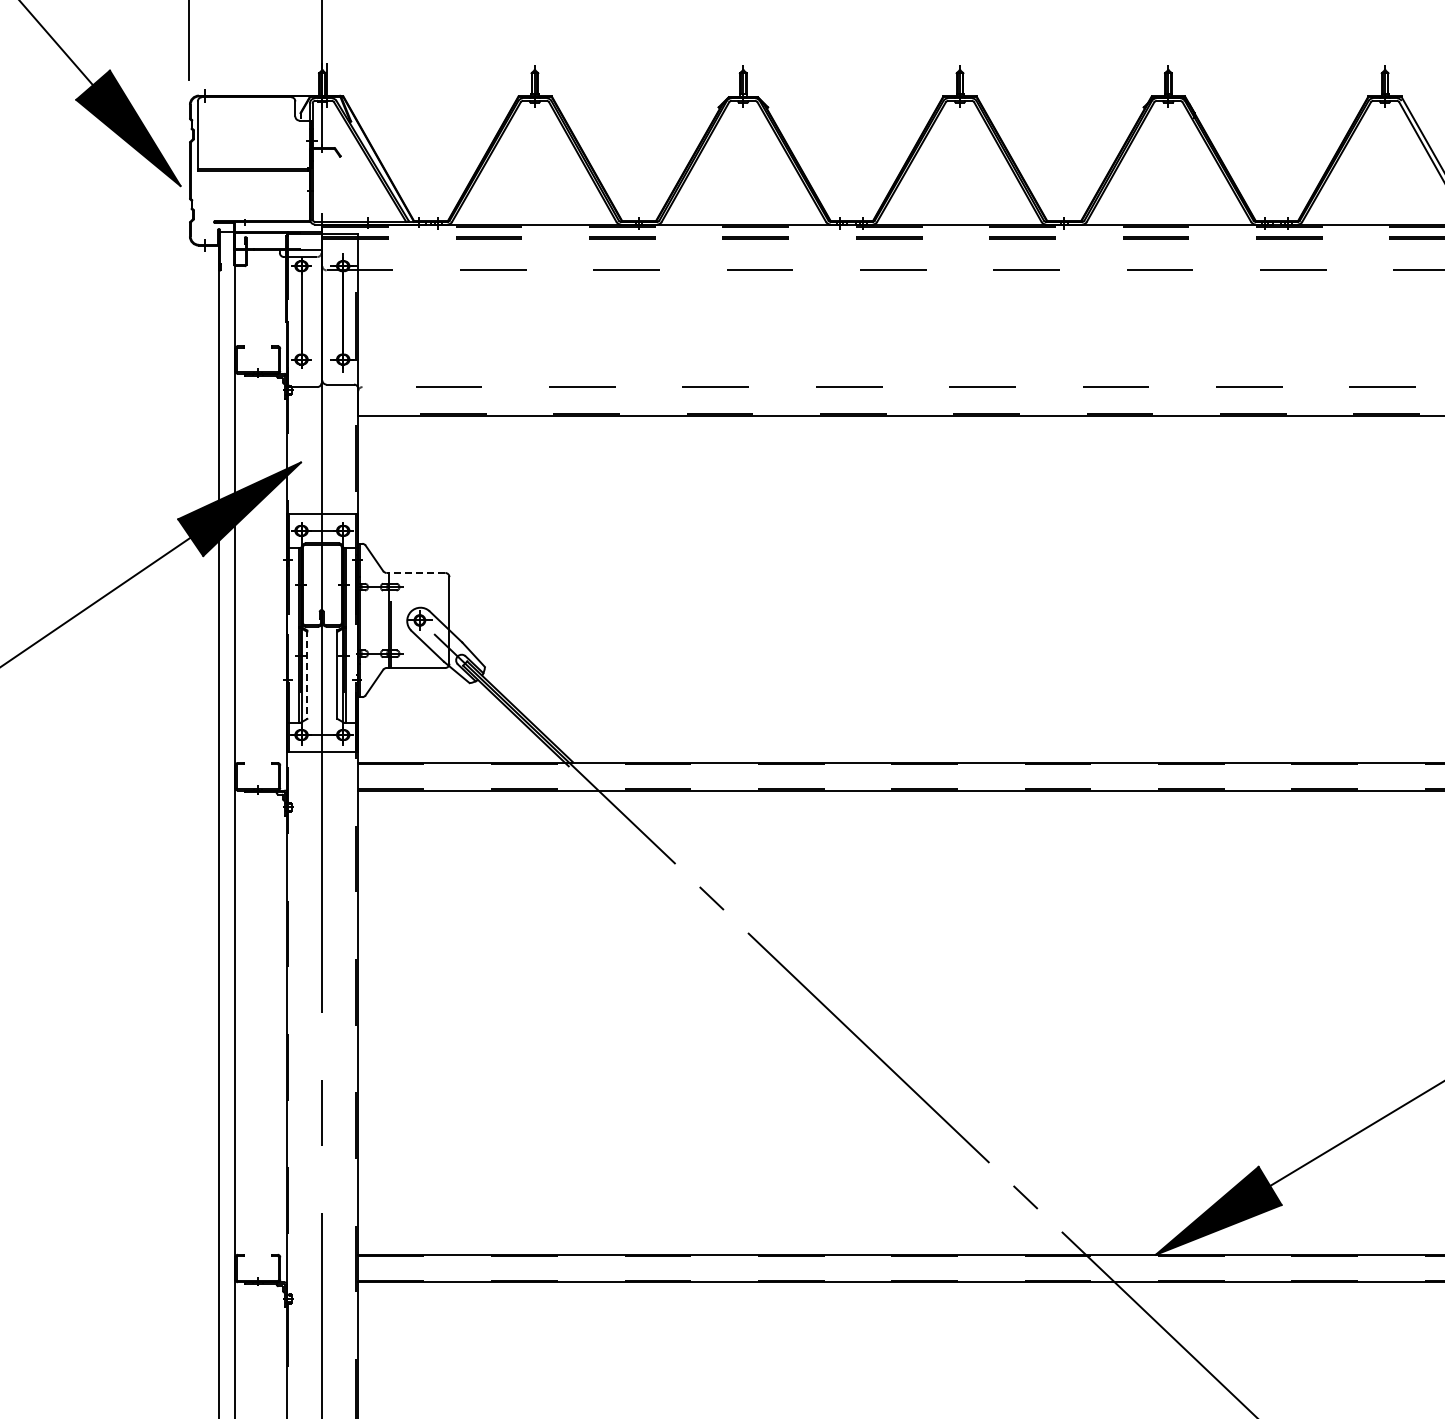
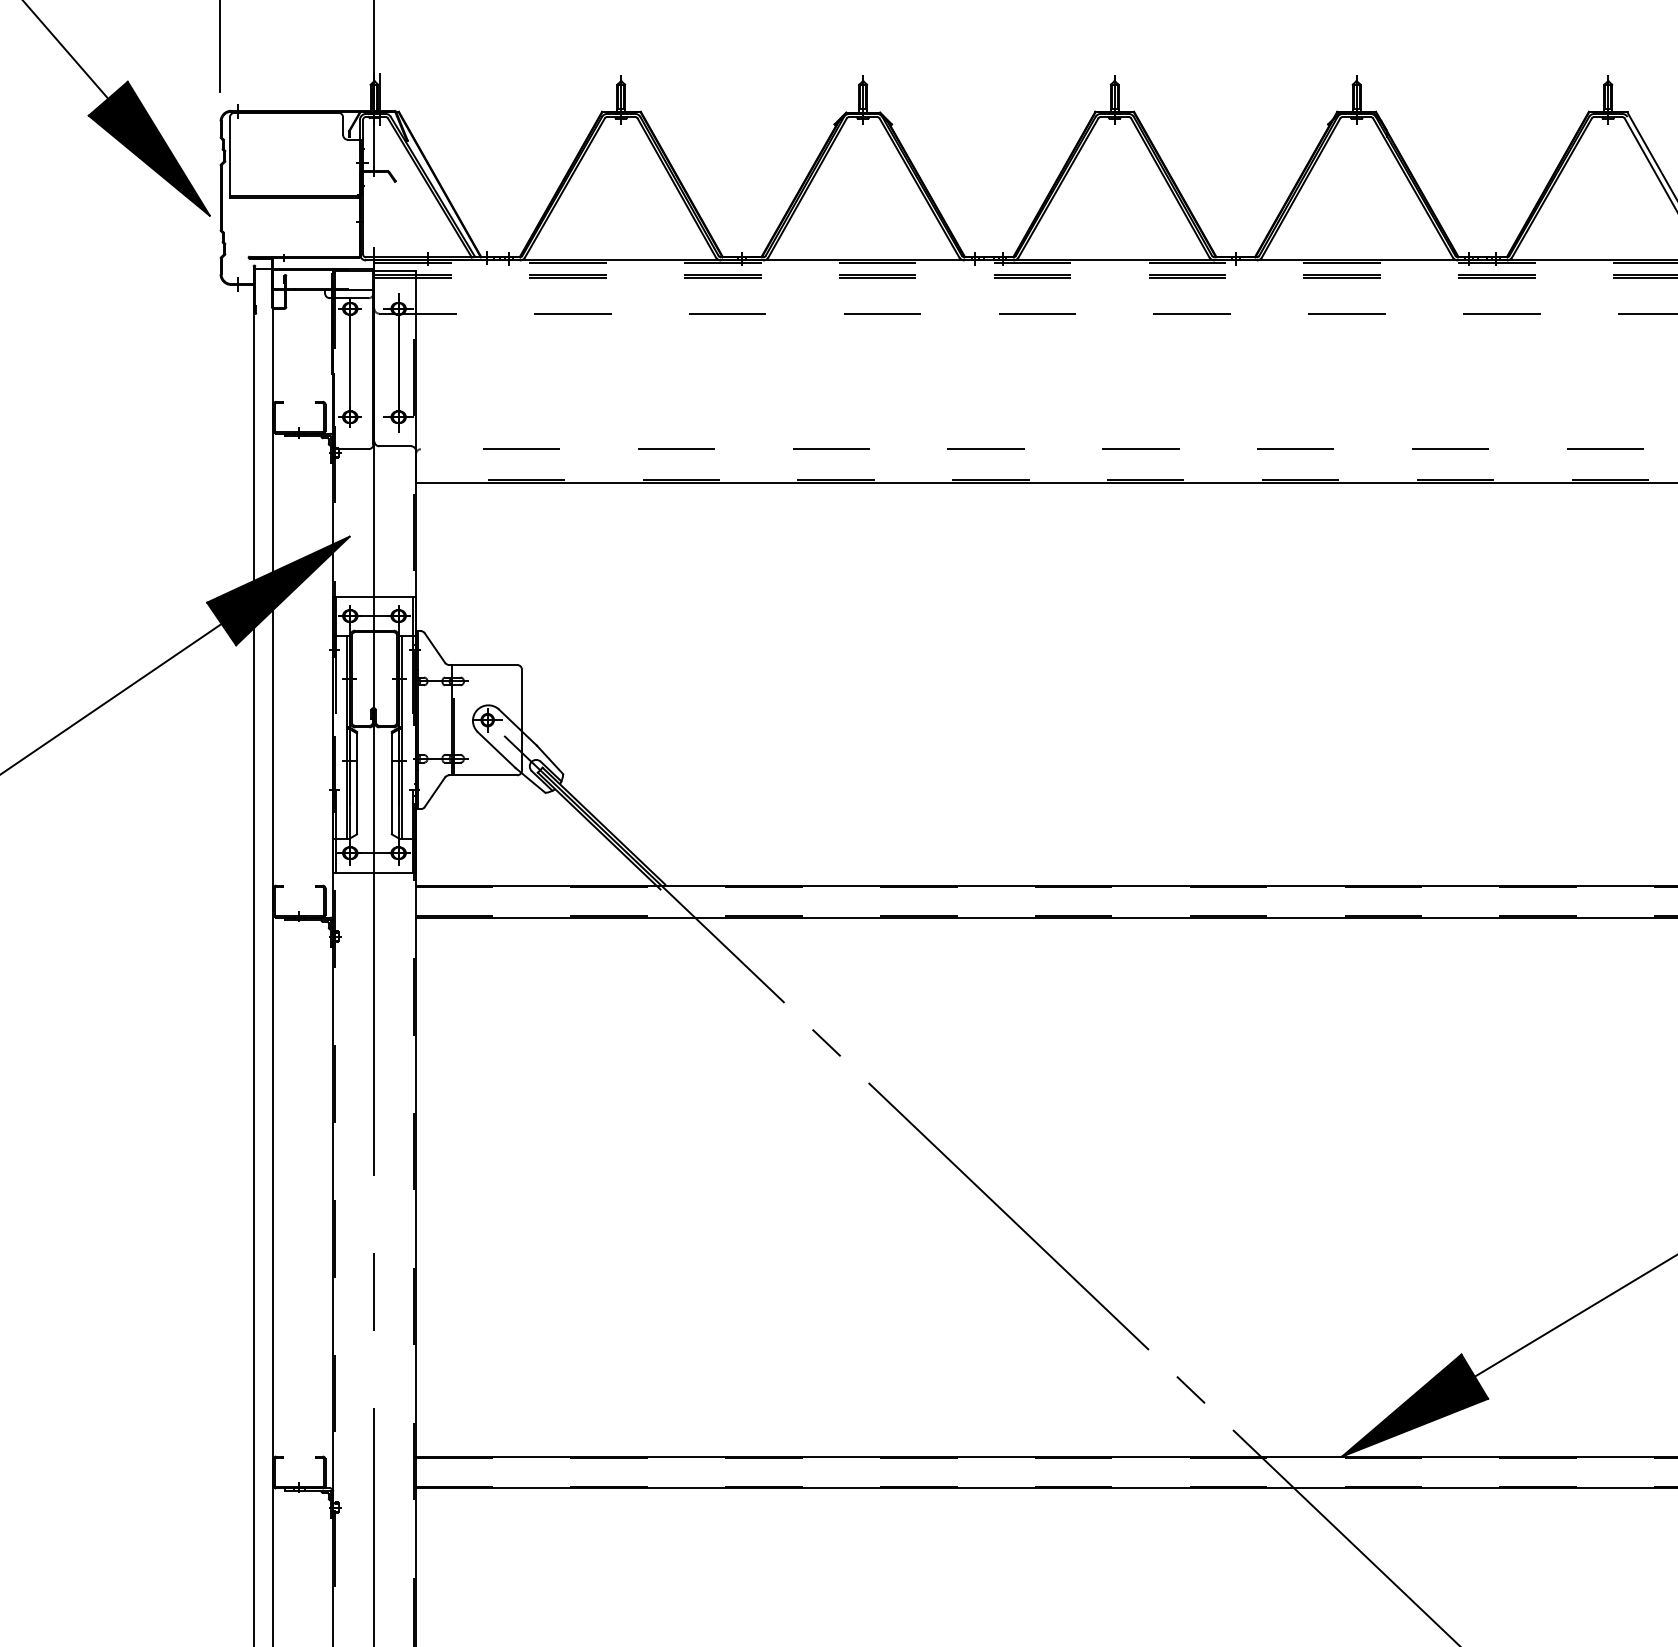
line: (415, 572) -> (482, 664), dashed -> solid
line: (307, 675) -> (357, 784), dashed -> solid

